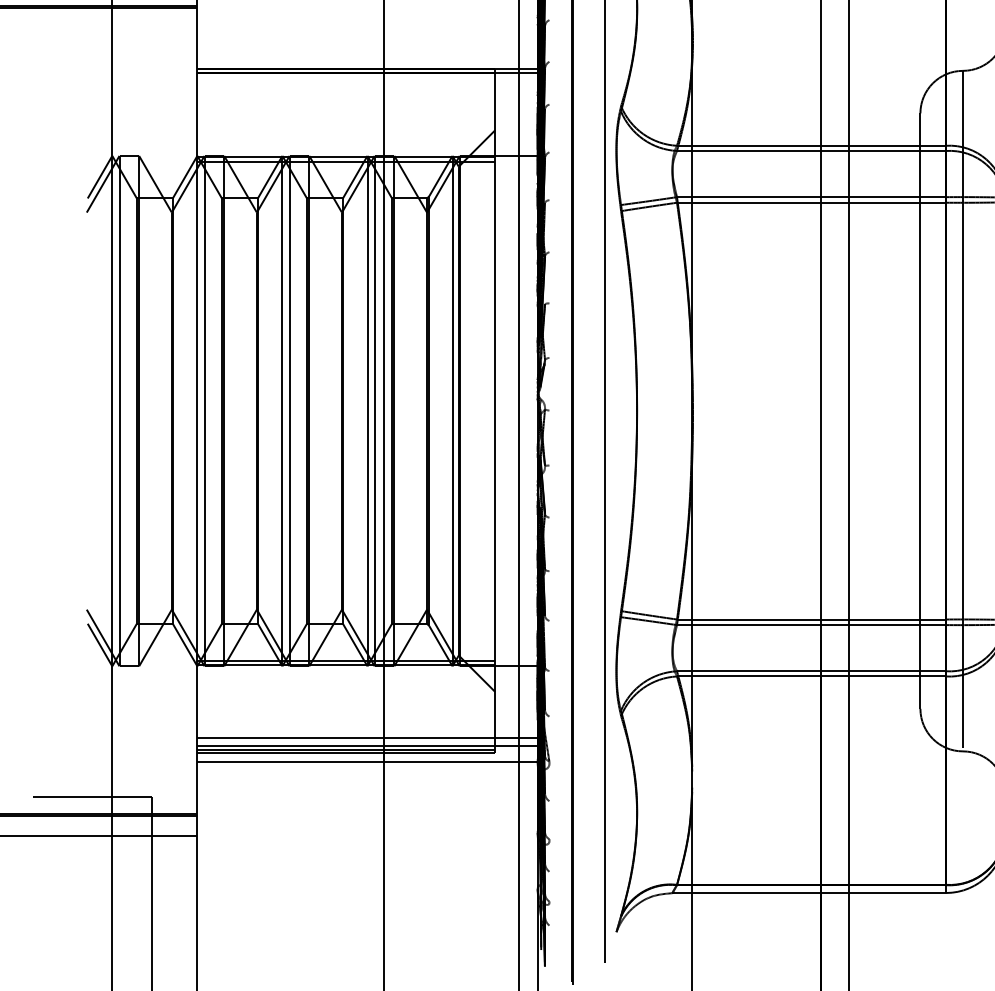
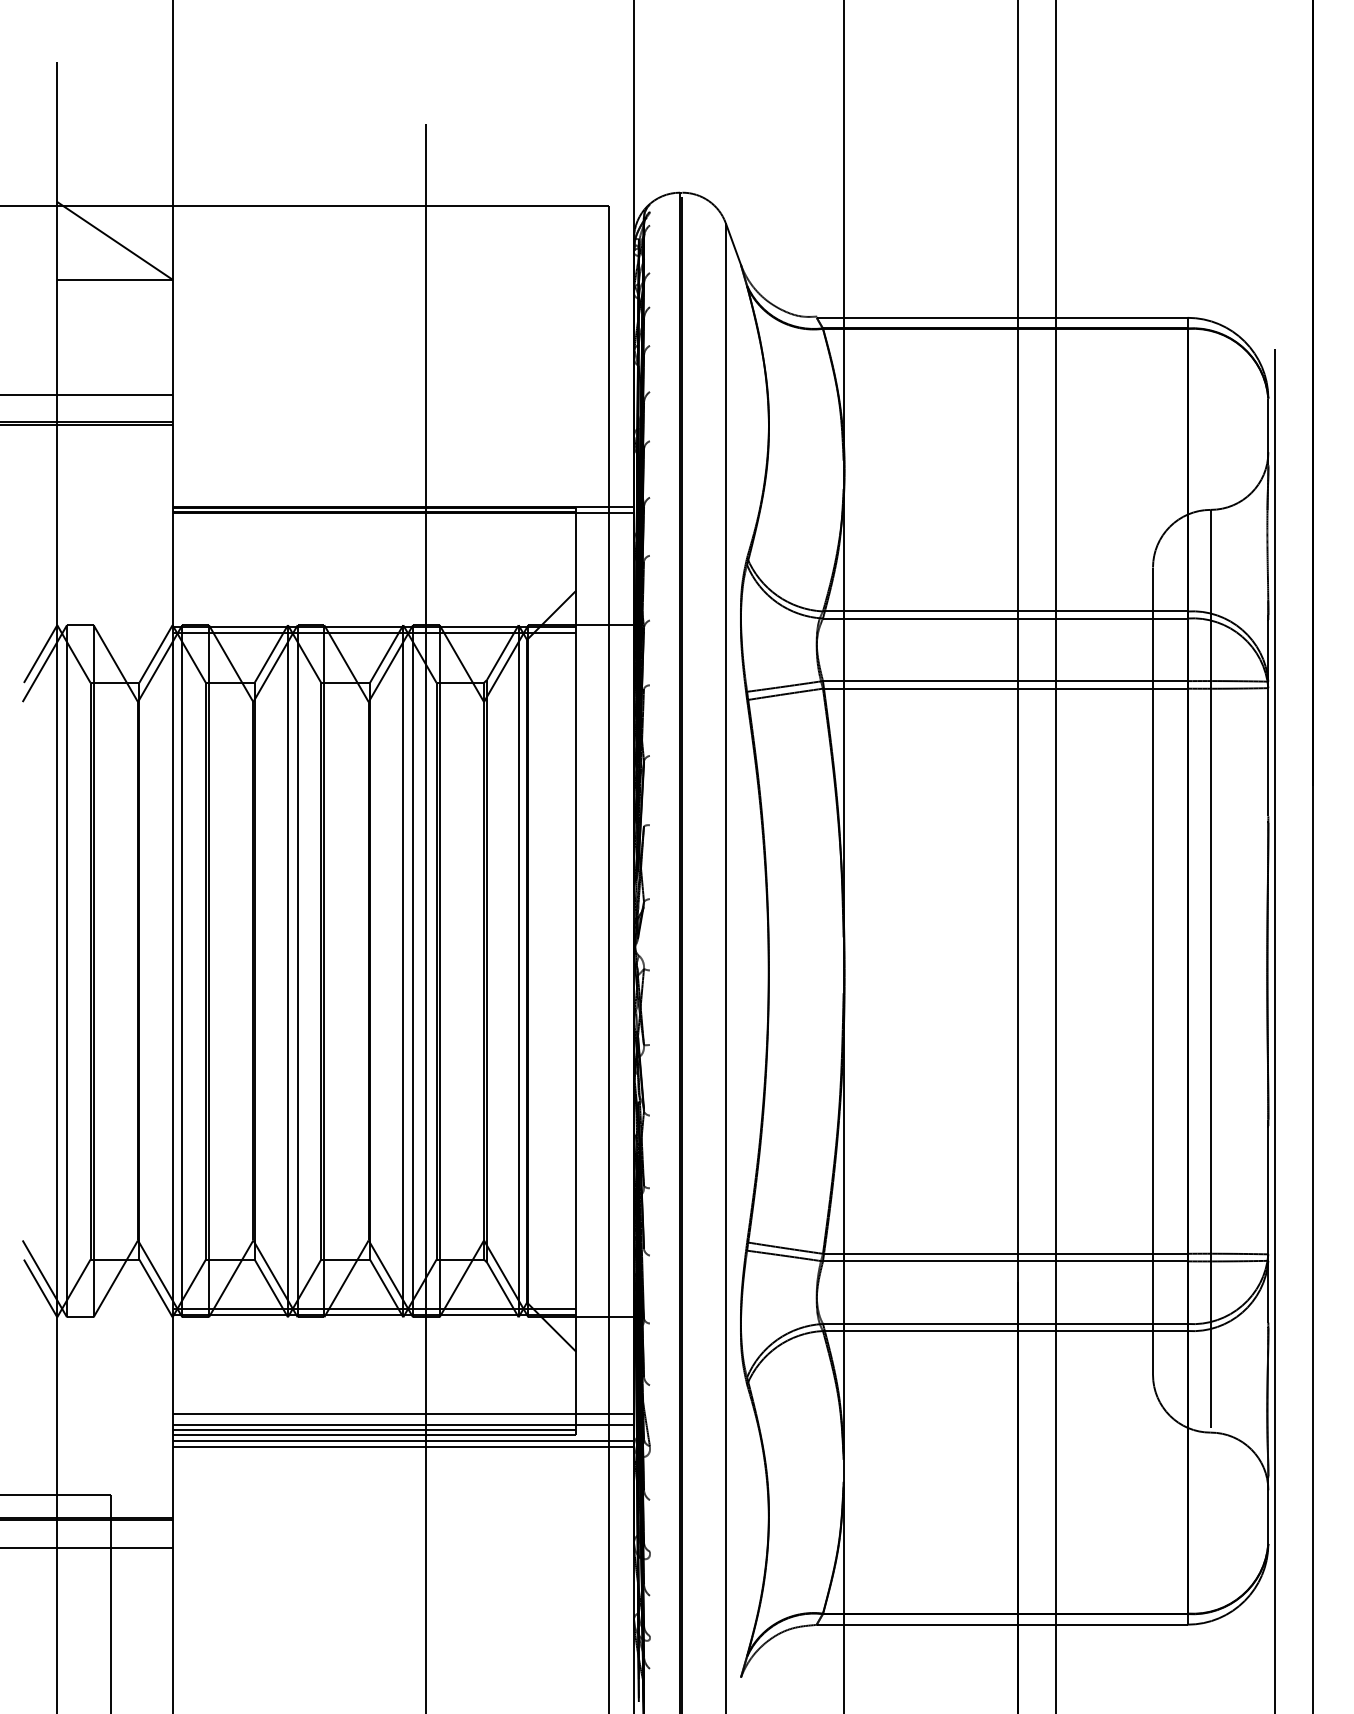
line: (366, 757) -> (402, 1441), added

